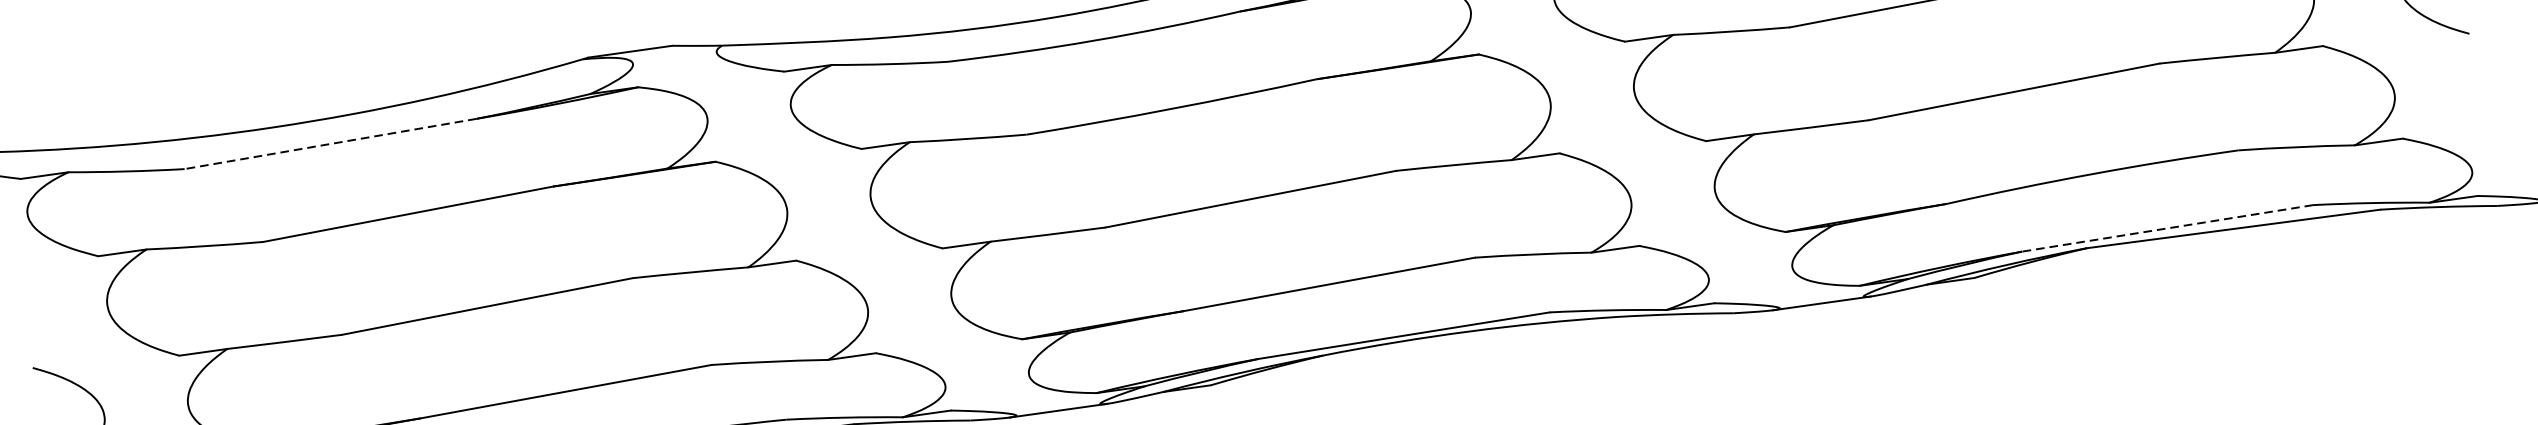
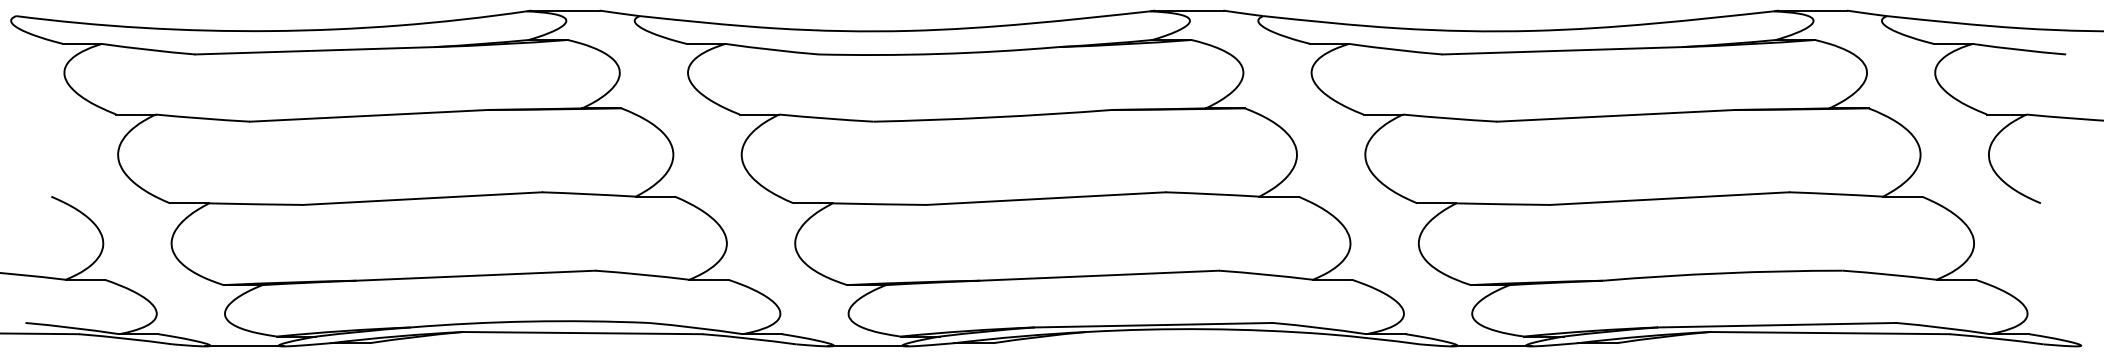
line: (331, 143) -> (315, 50), dashed -> solid
line: (2166, 228) -> (1776, 325), dashed -> solid

